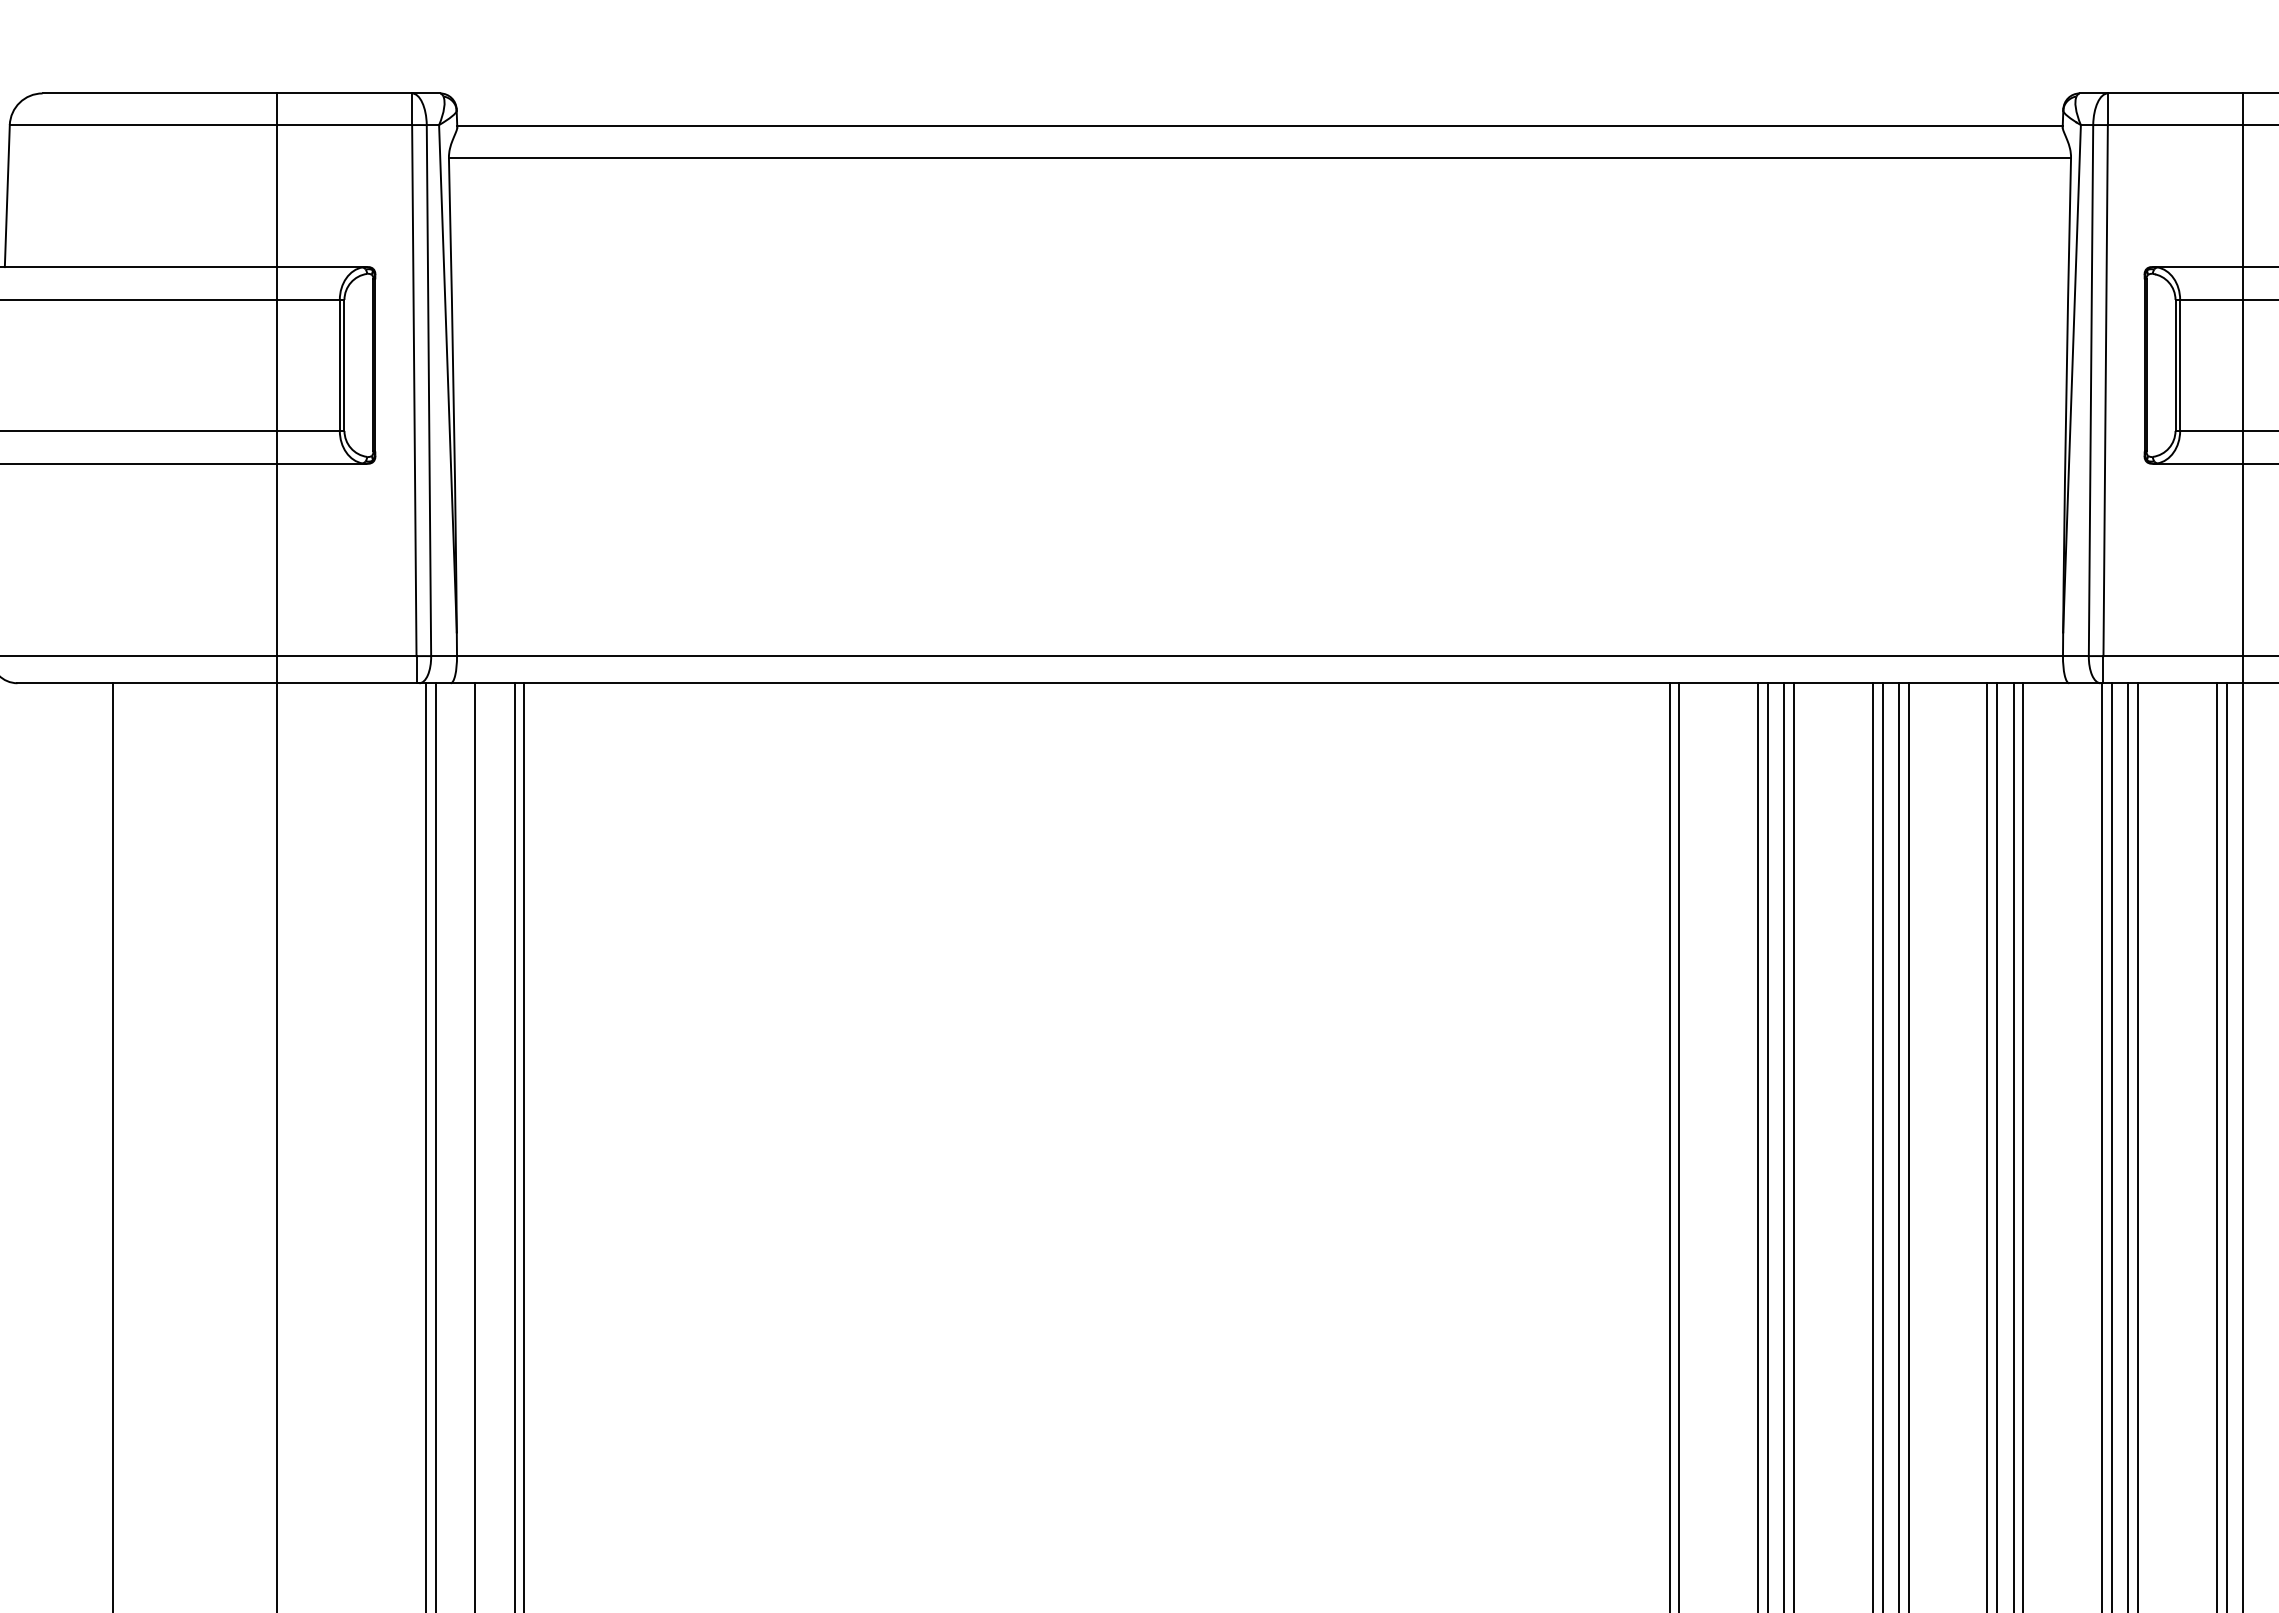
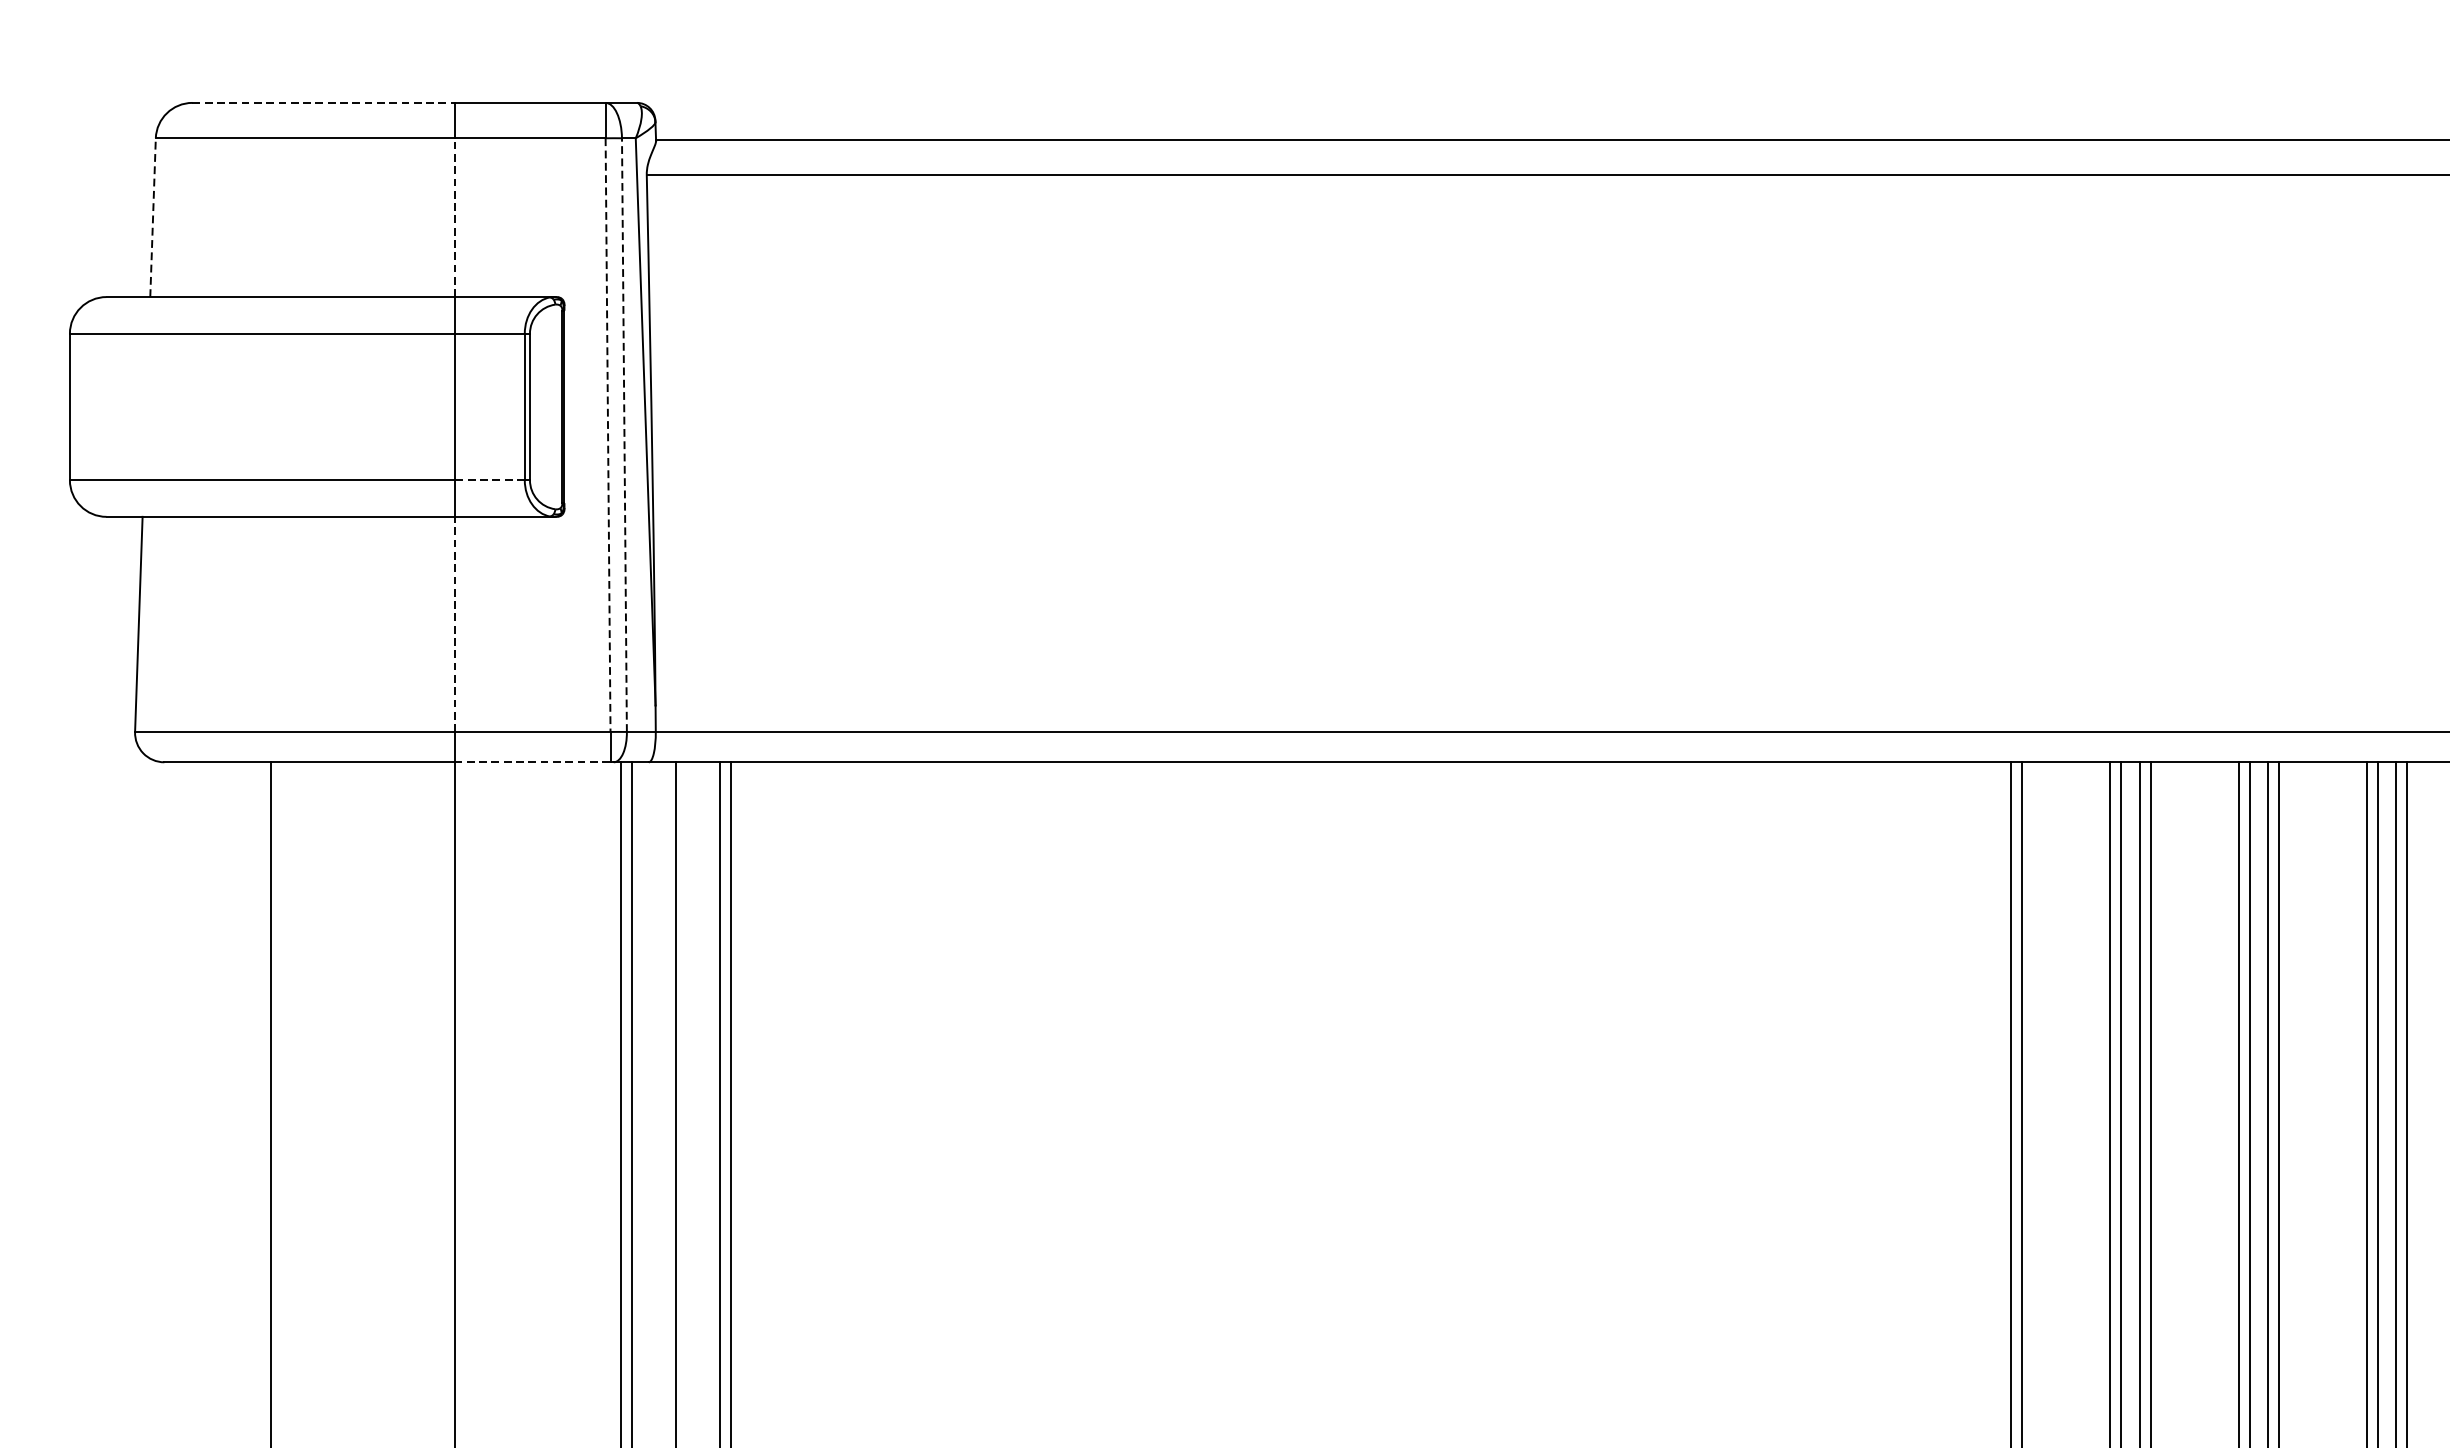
line: (160, 93) -> (324, 102), solid -> dashed
line: (7, 195) -> (153, 216), solid -> dashed
line: (277, 195) -> (455, 216), solid -> dashed
line: (414, 390) -> (608, 435), solid -> dashed
line: (428, 390) -> (623, 435), solid -> dashed
line: (307, 430) -> (488, 479), solid -> dashed
line: (277, 559) -> (455, 623), solid -> dashed
line: (346, 683) -> (532, 762), solid -> dashed

